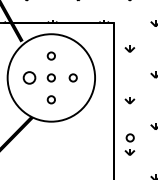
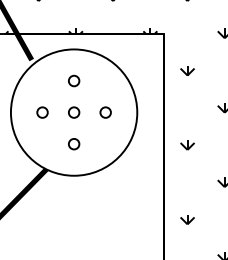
circle: (29, 77) -> (42, 111), size x0.62
circle: (129, 137) -> (186, 198), removed

